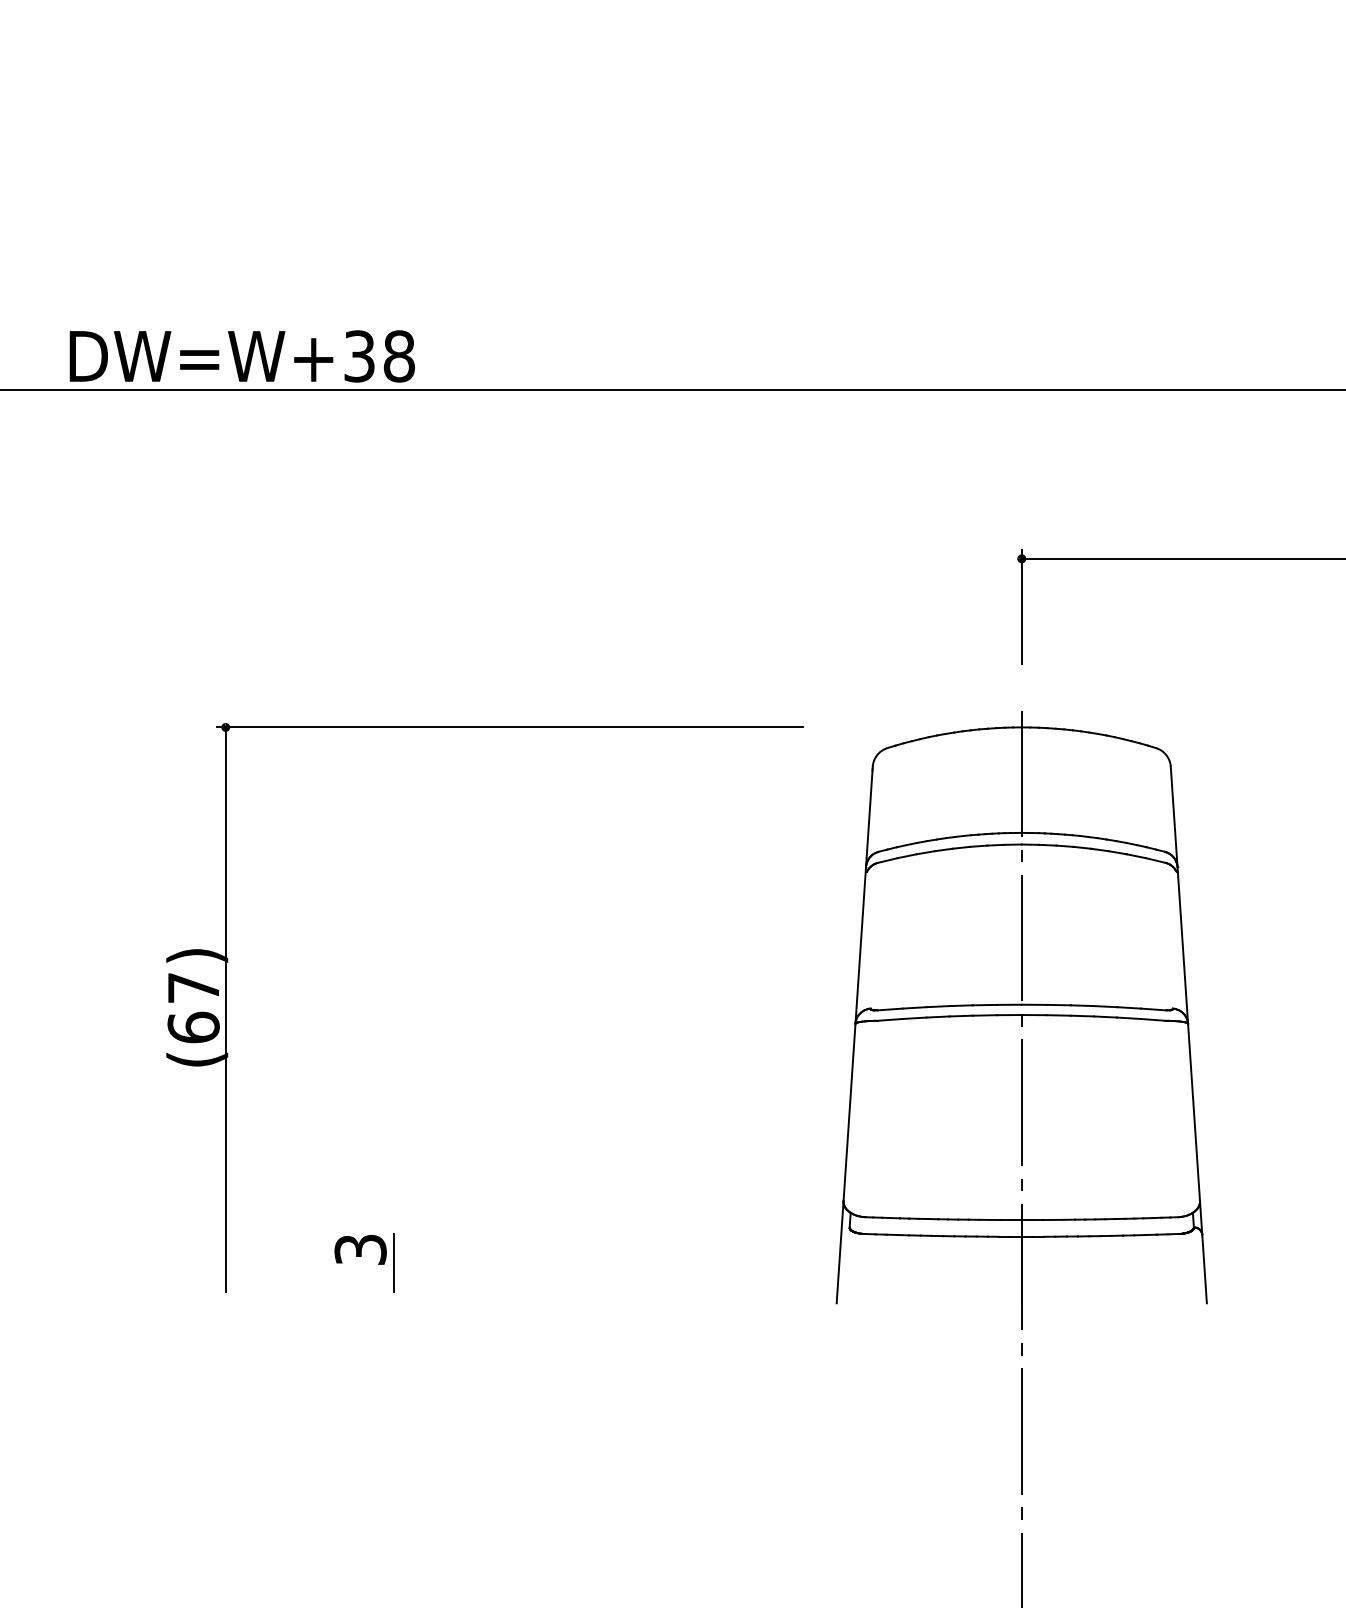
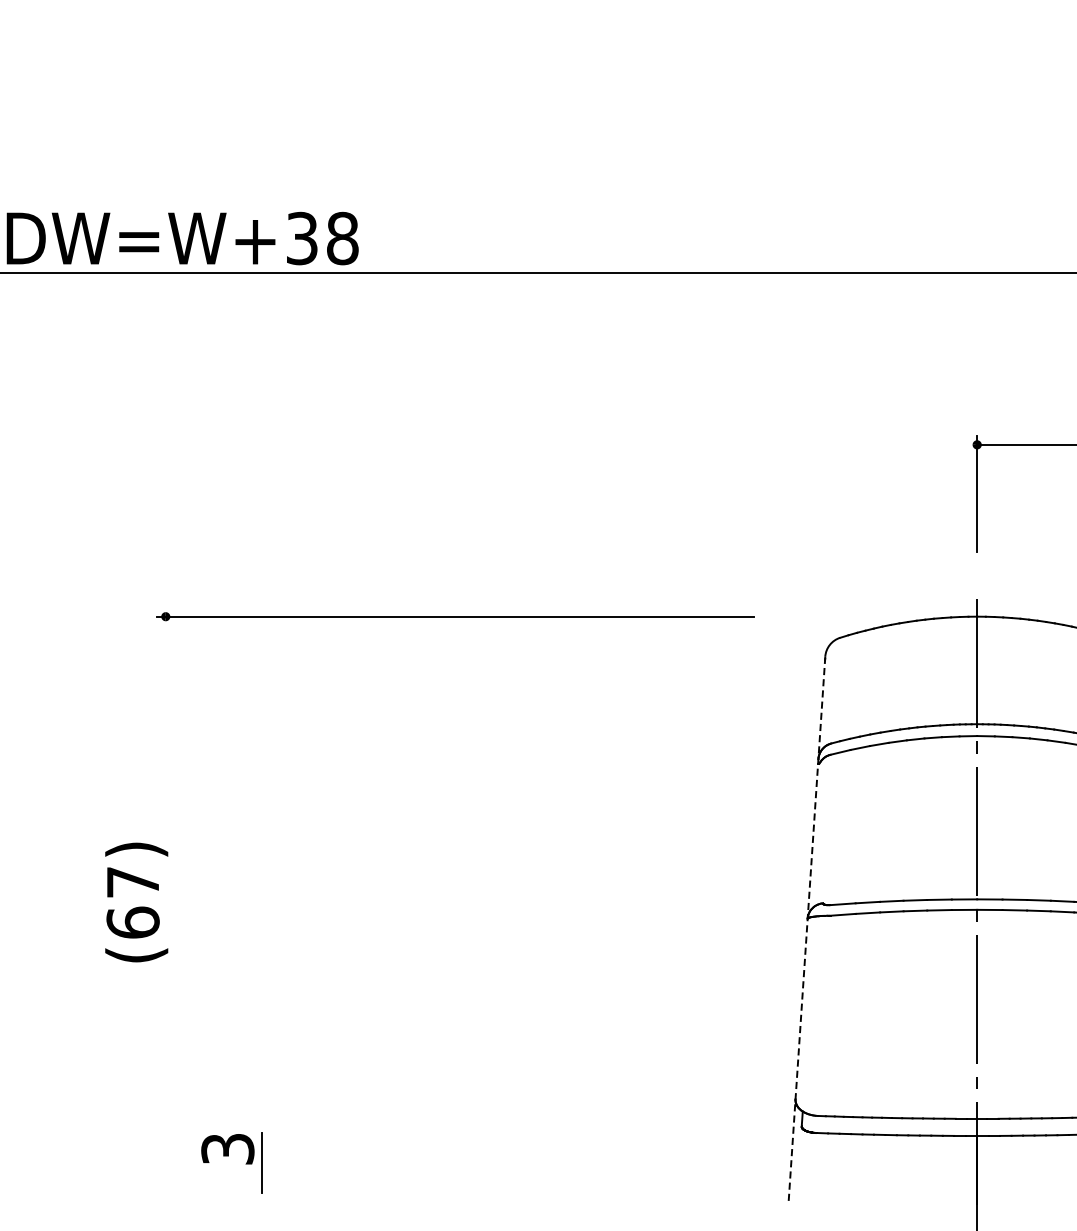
line: (225, 1009) -> (165, 904), removed
line: (854, 1035) -> (806, 930), solid -> dashed
part: (361, 1256) -> (228, 1155), moved

